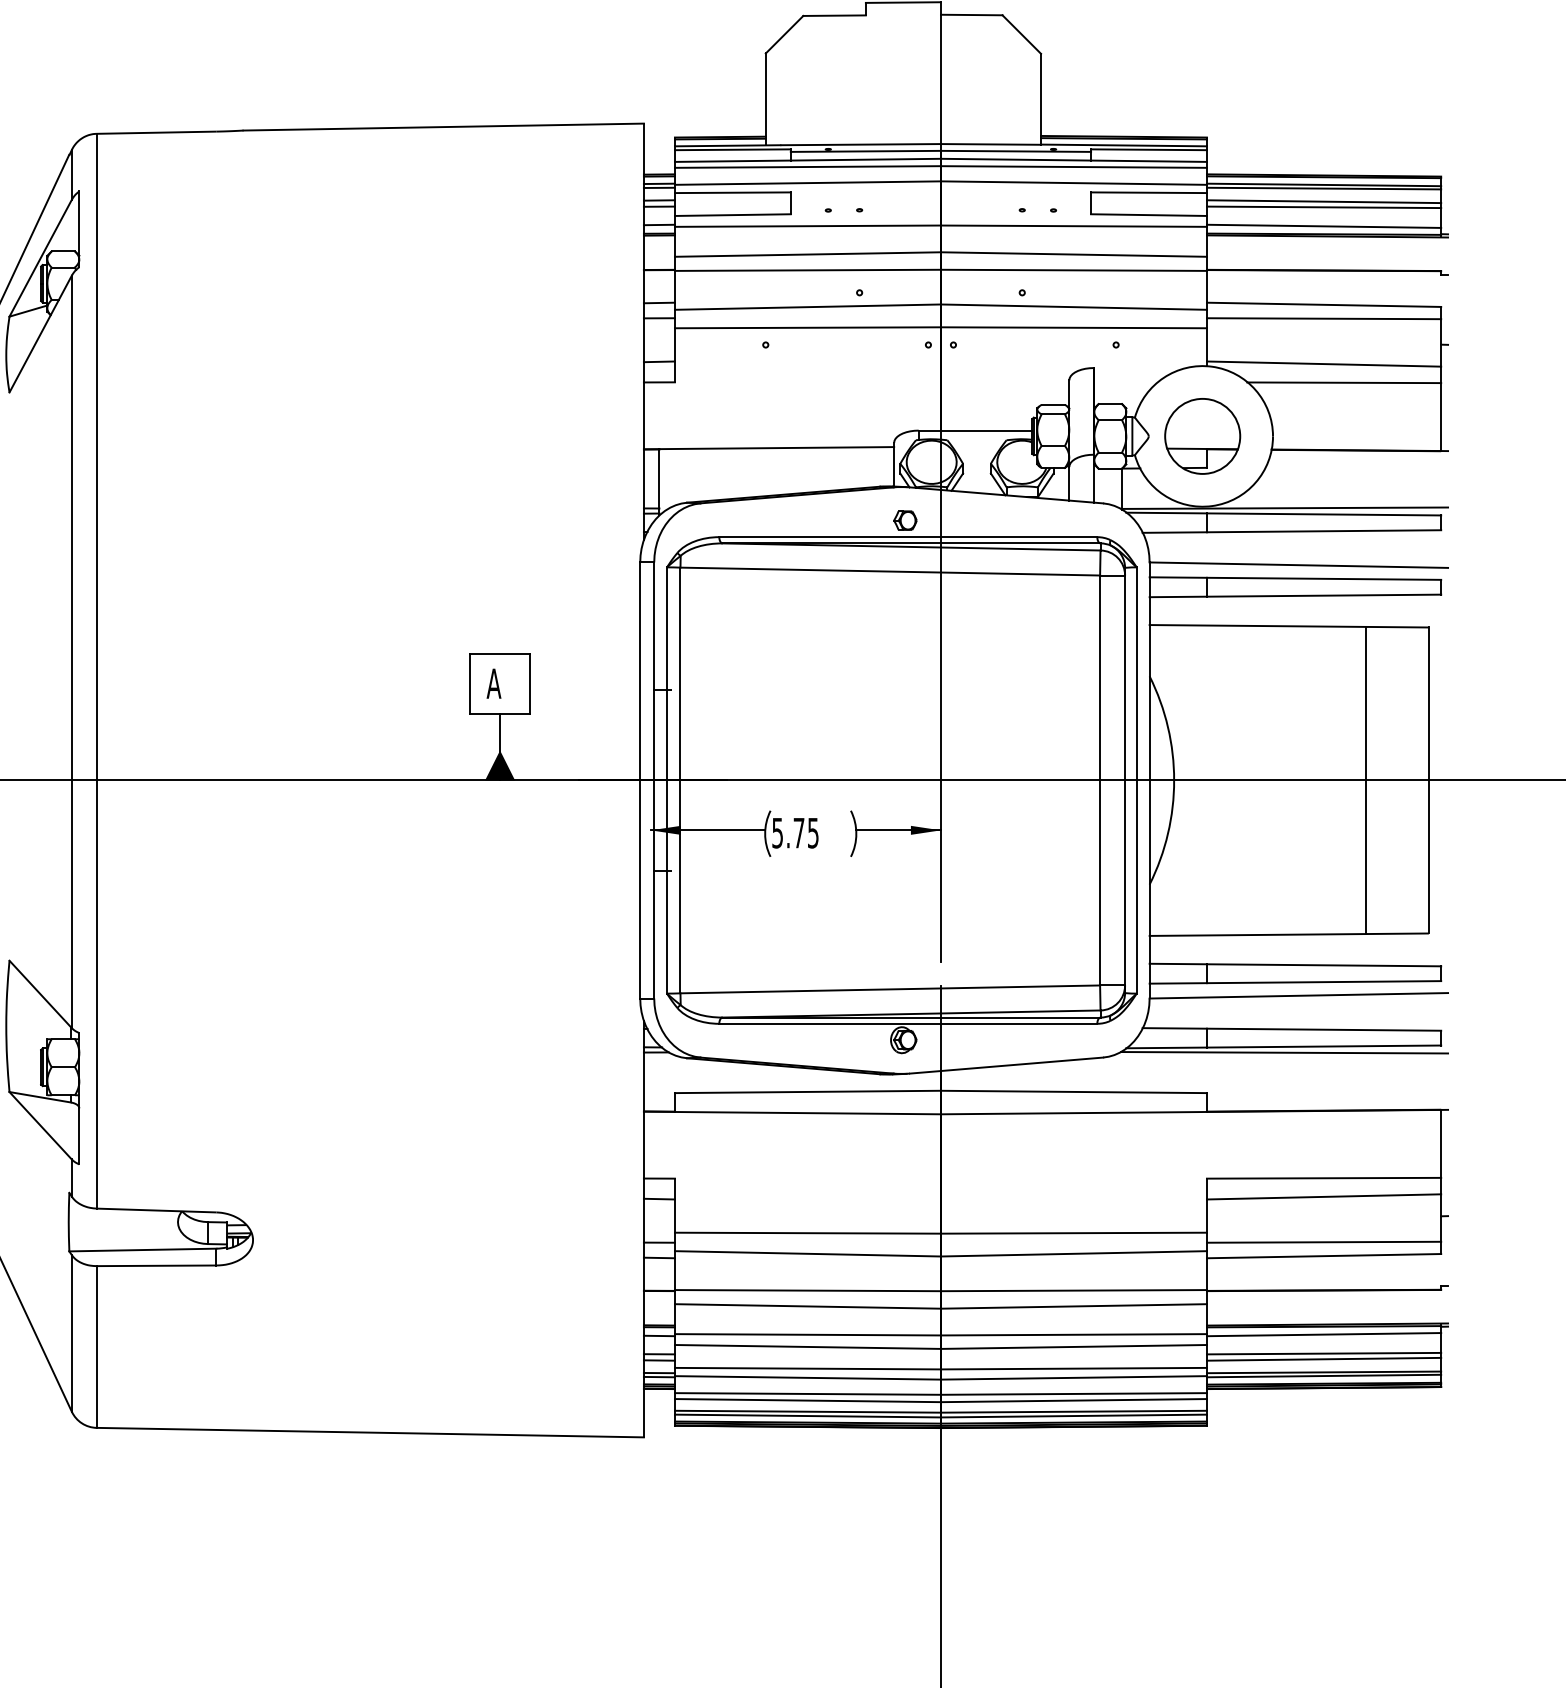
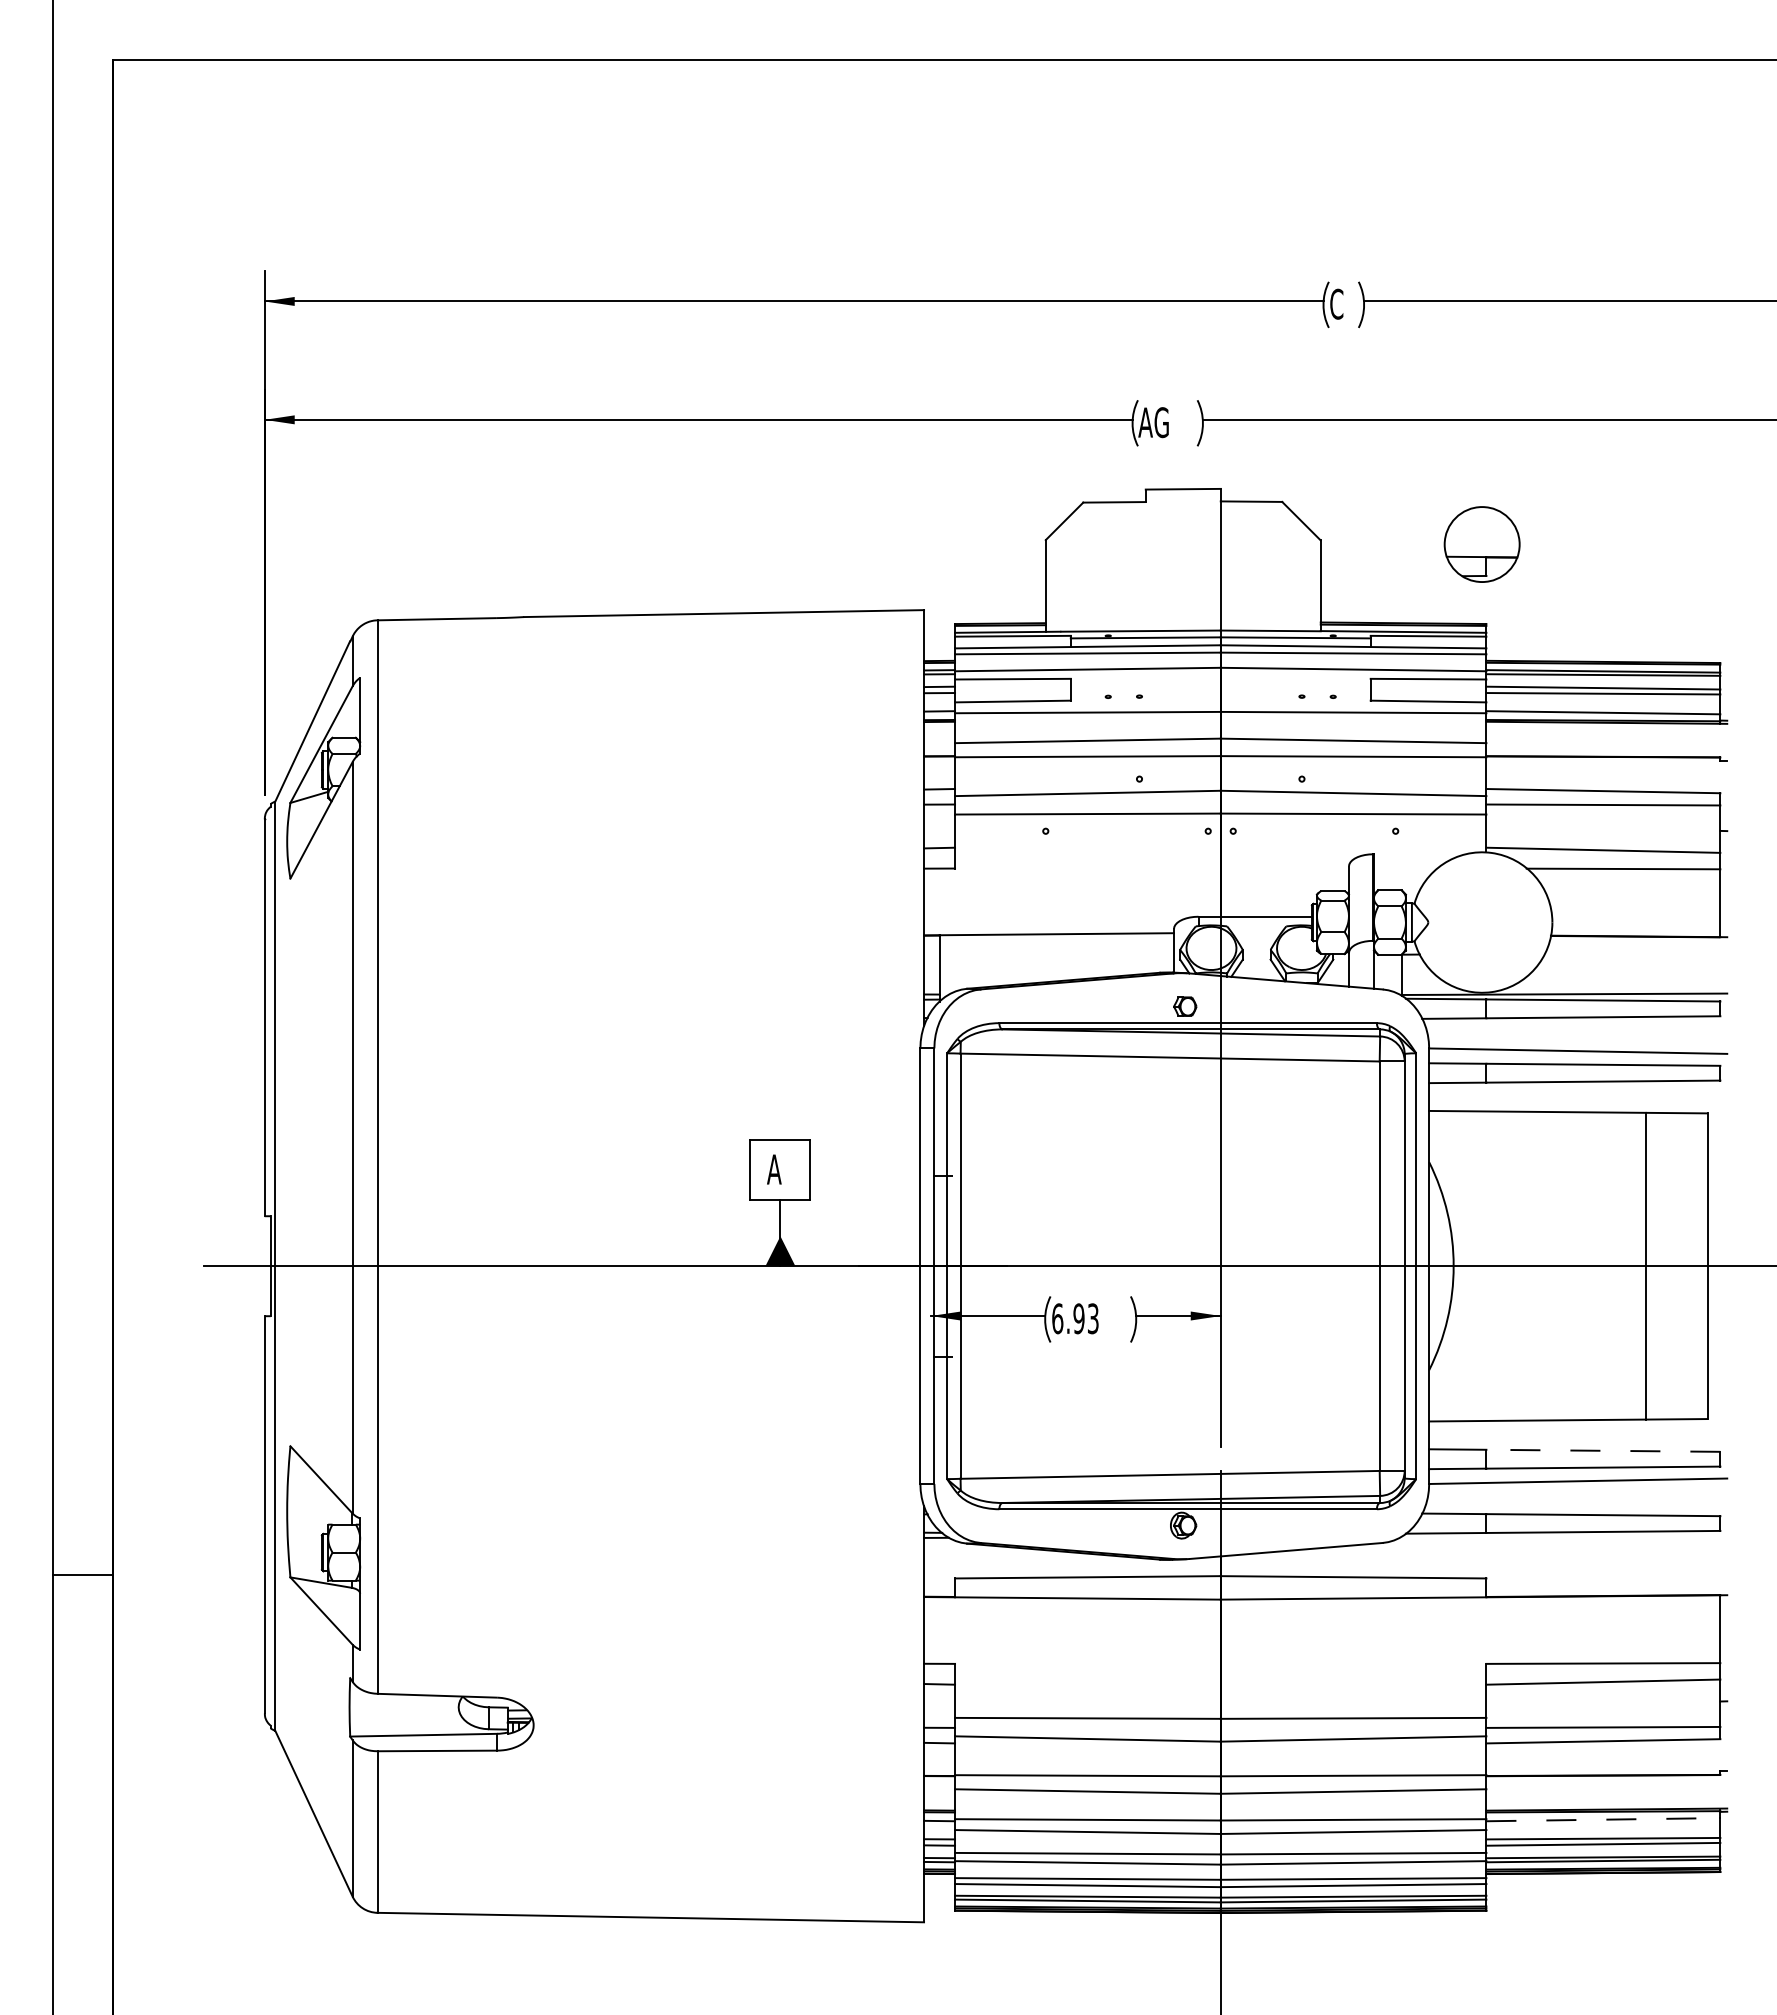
part: (1202, 436) -> (1481, 544), moved
text: (795, 832) -> (1075, 1318), 5.75 -> 6.93
line: (1324, 964) -> (1603, 1450), solid -> dashed
line: (1284, 1052) -> (1563, 1537), removed
line: (1324, 1334) -> (1603, 1819), solid -> dashed

